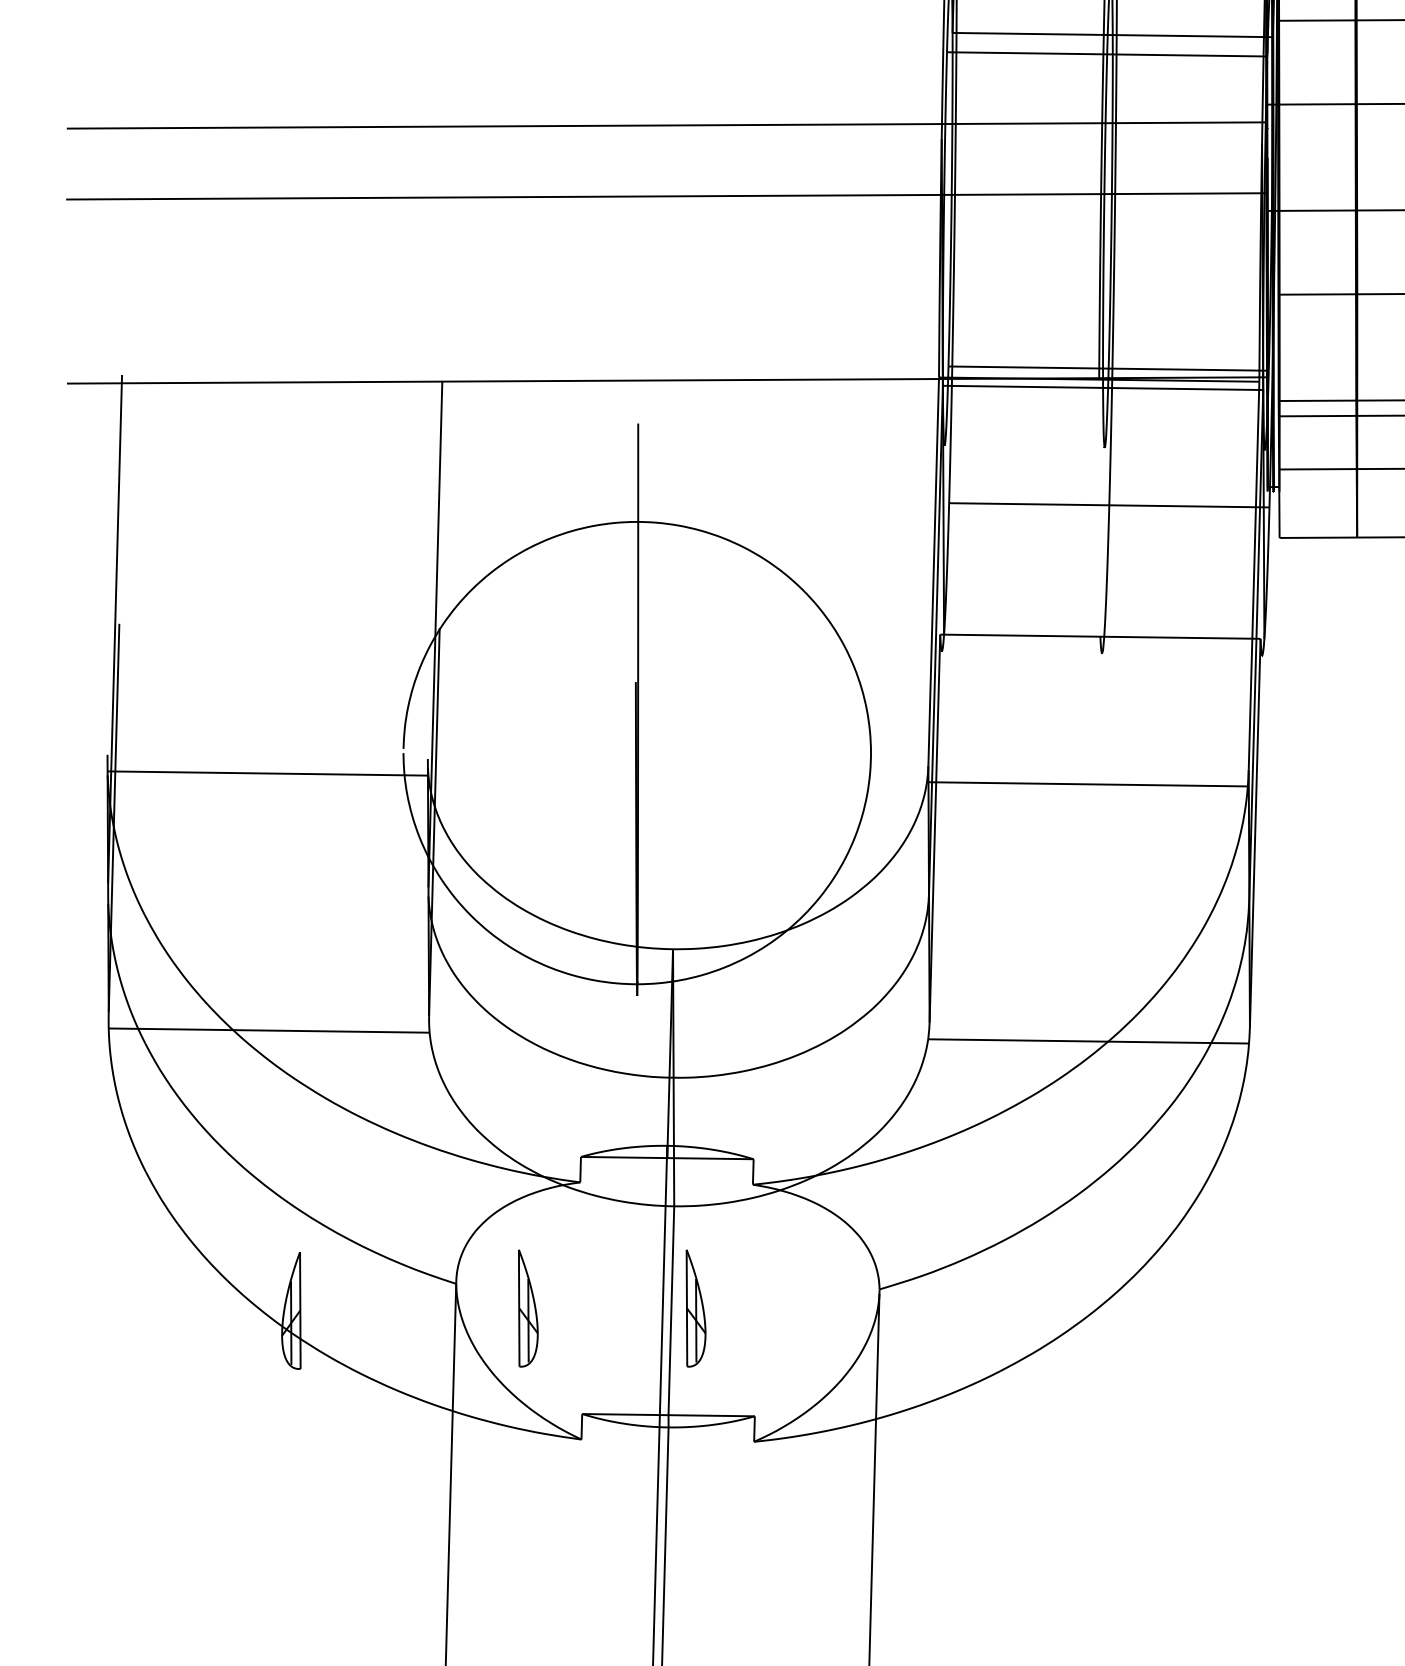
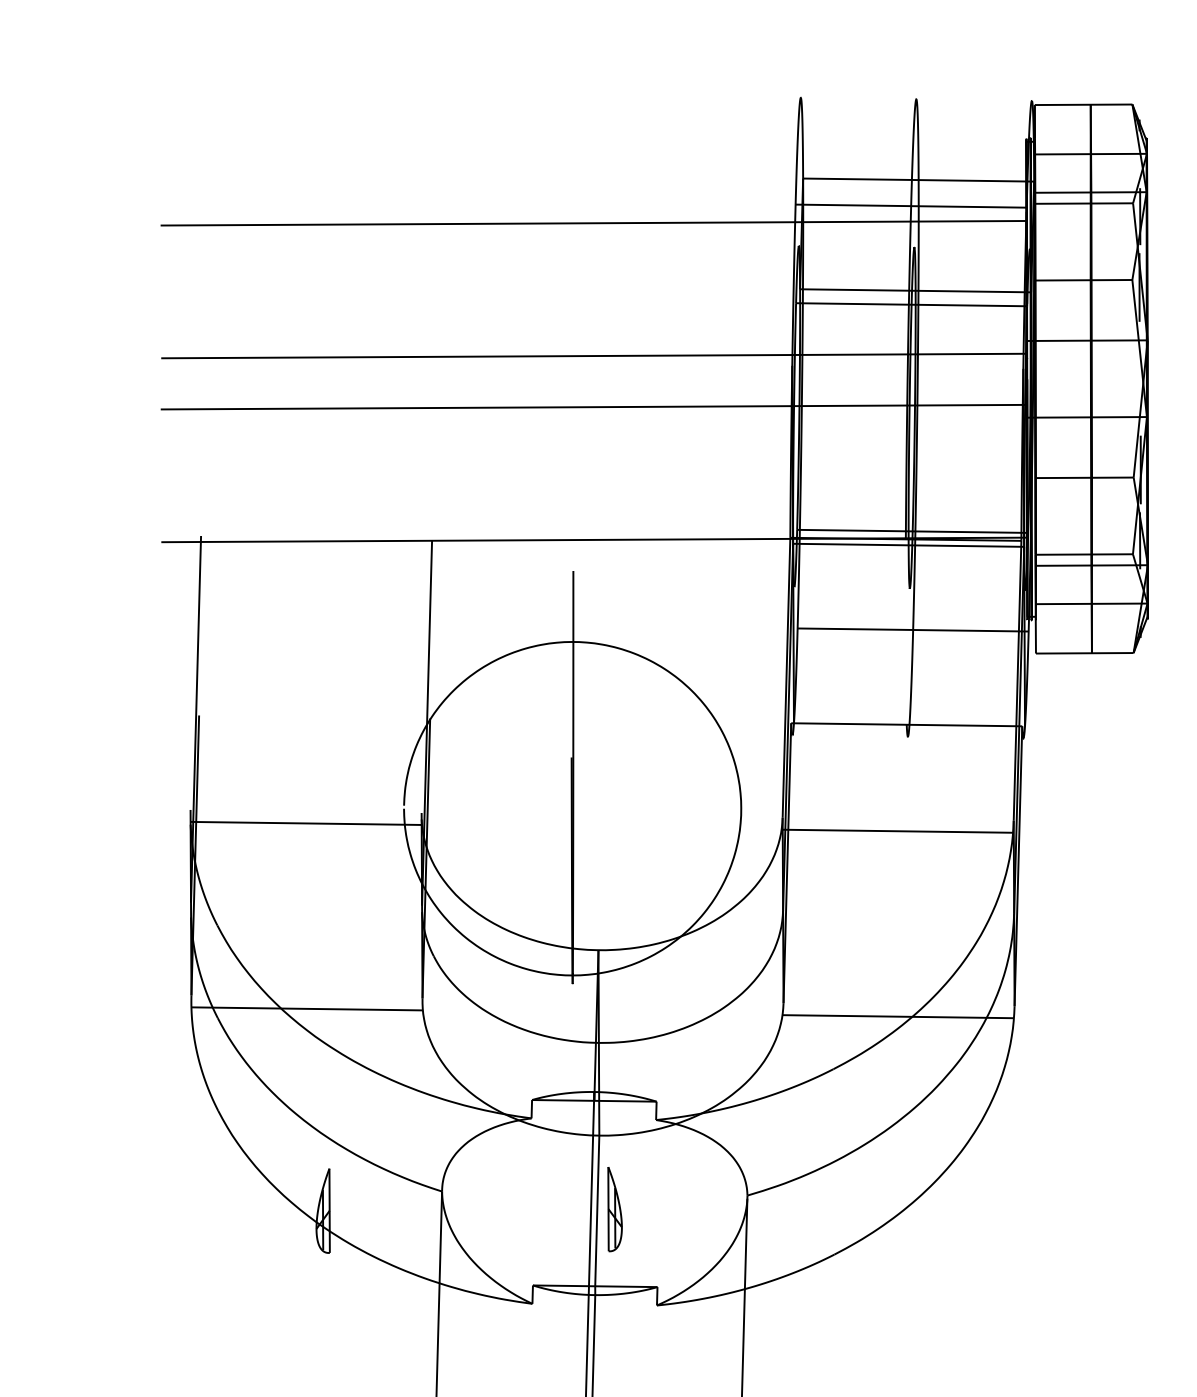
part: (527, 1308) -> (493, 1209), removed

